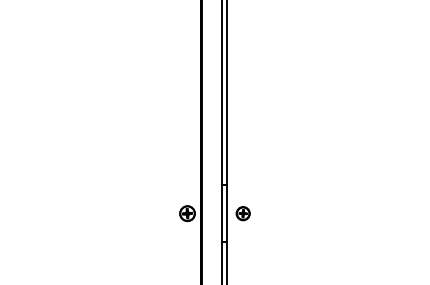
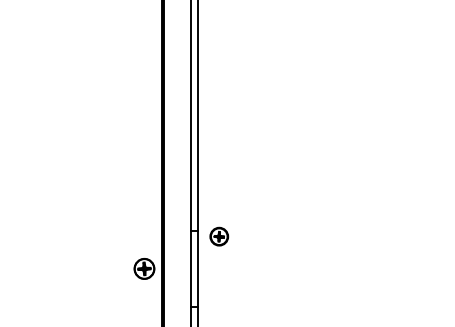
part: (242, 213) -> (218, 236), moved

